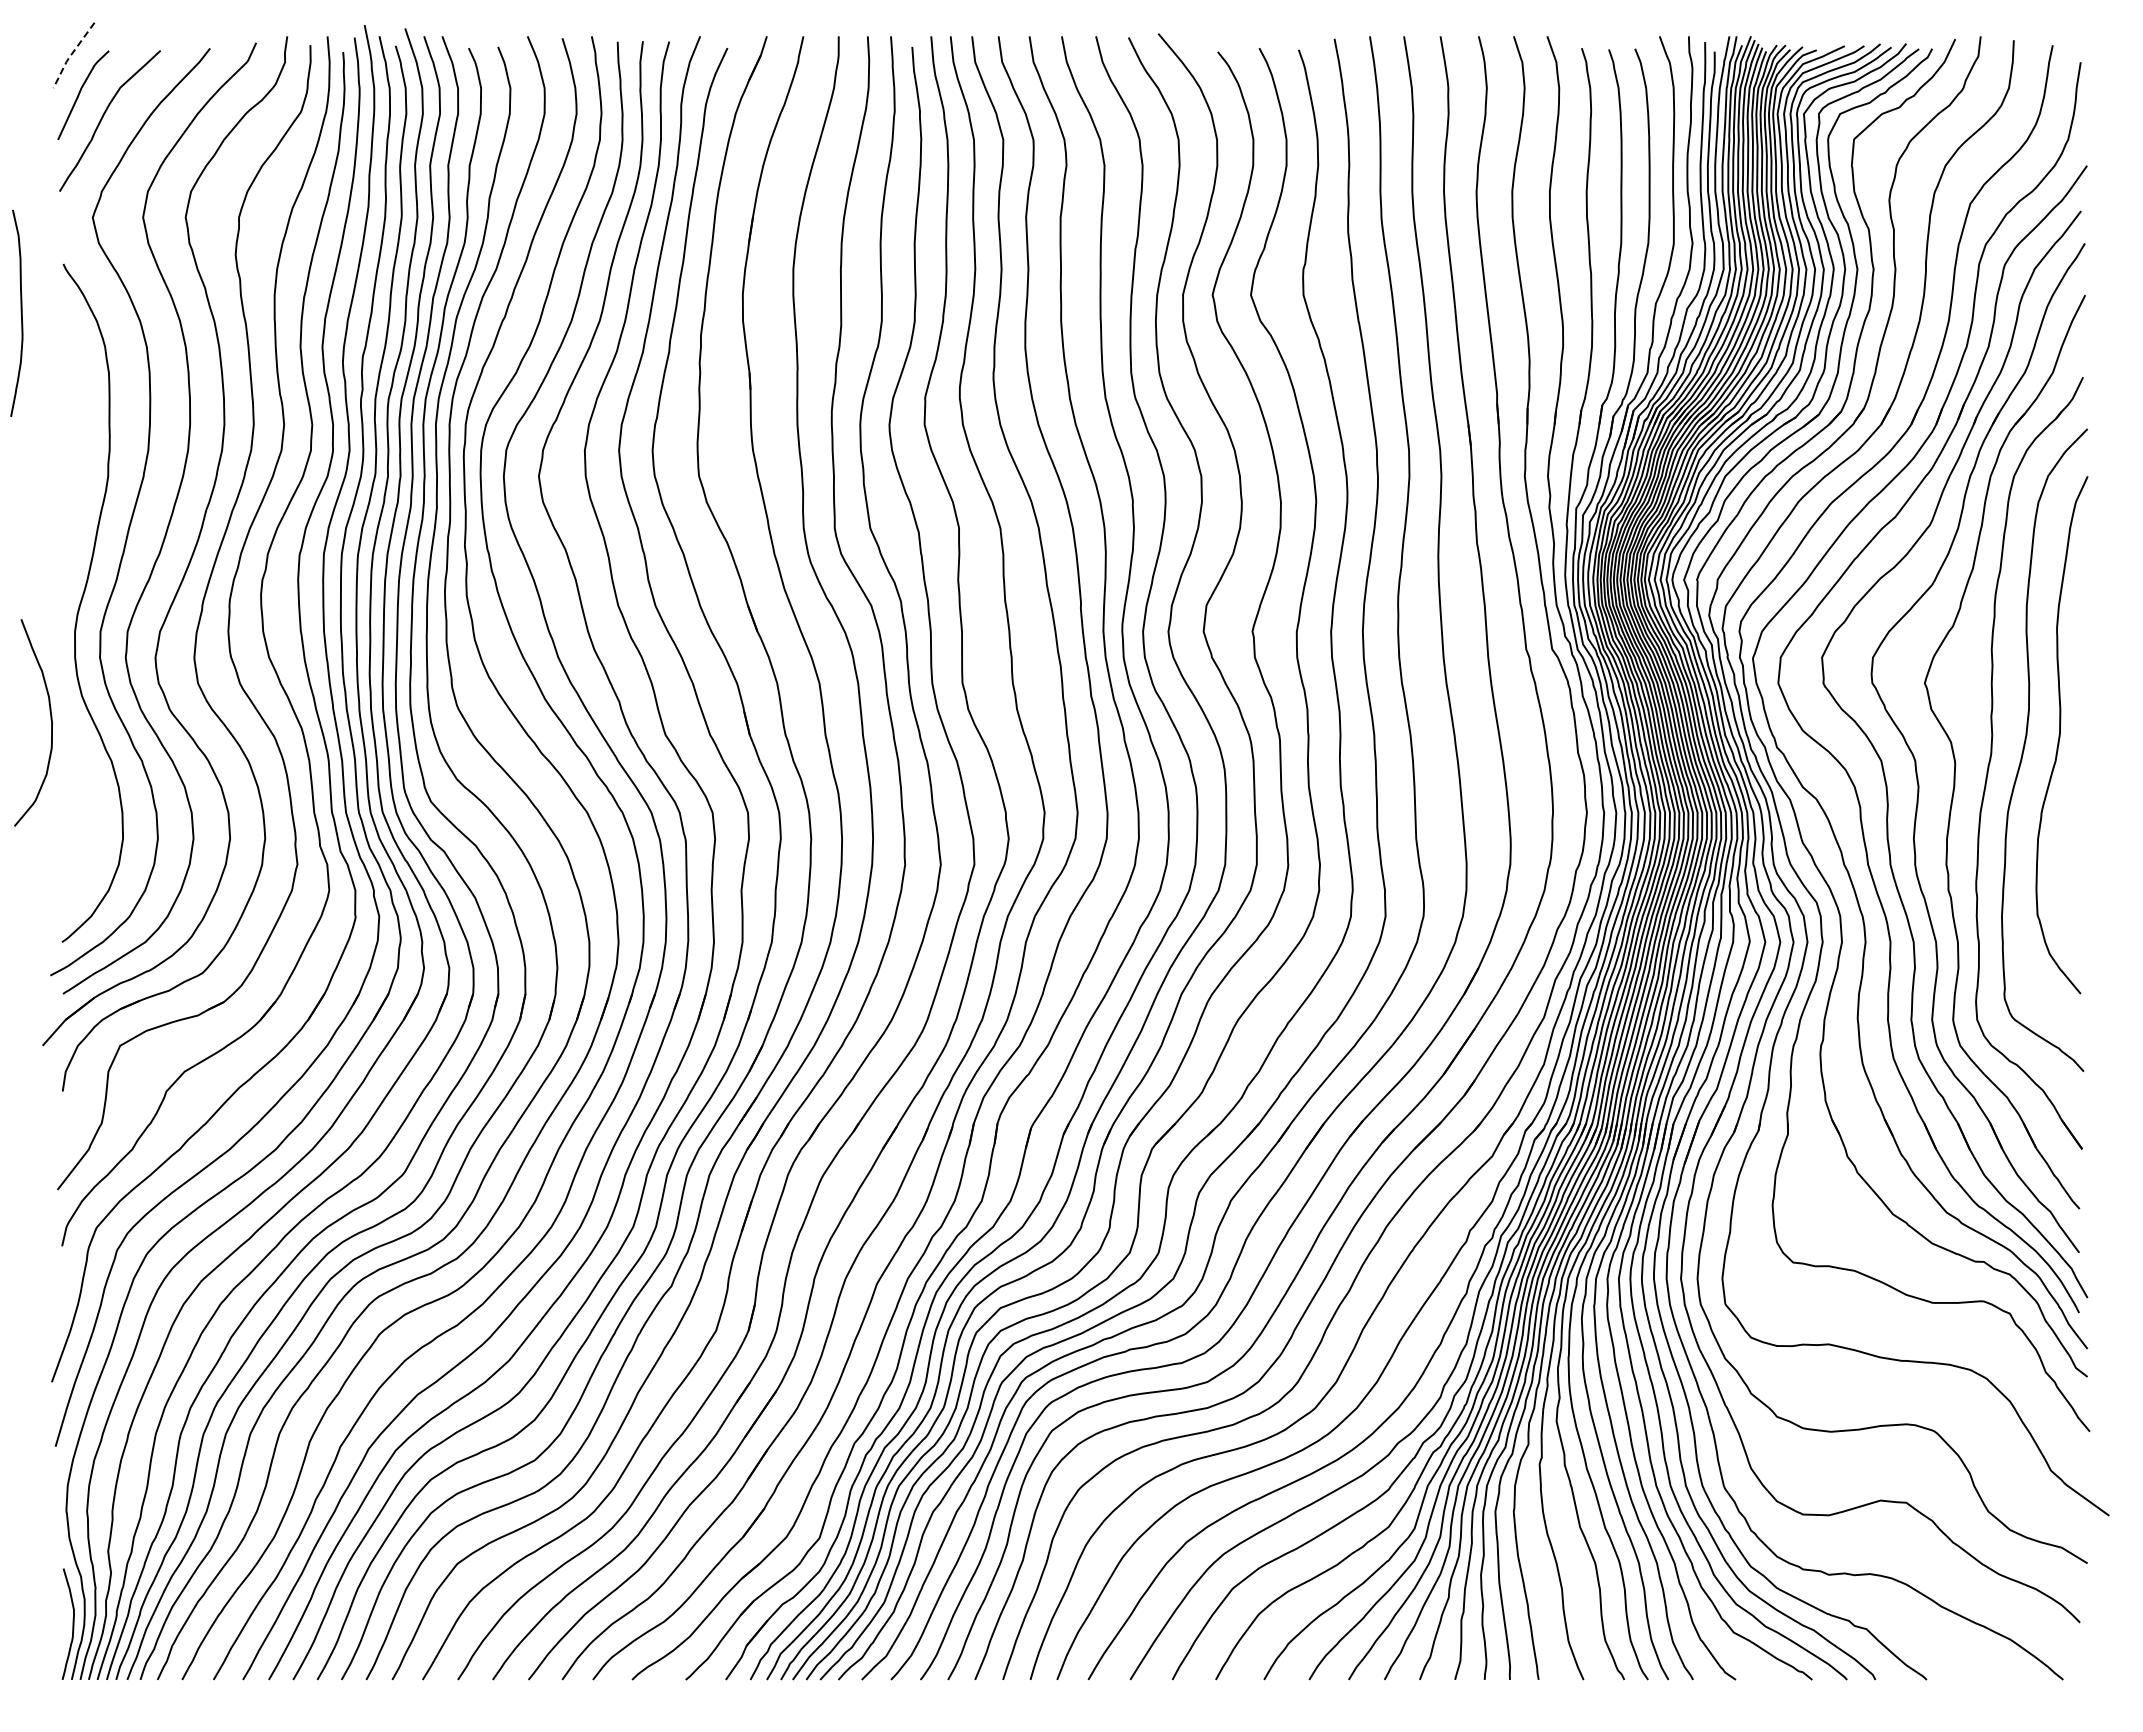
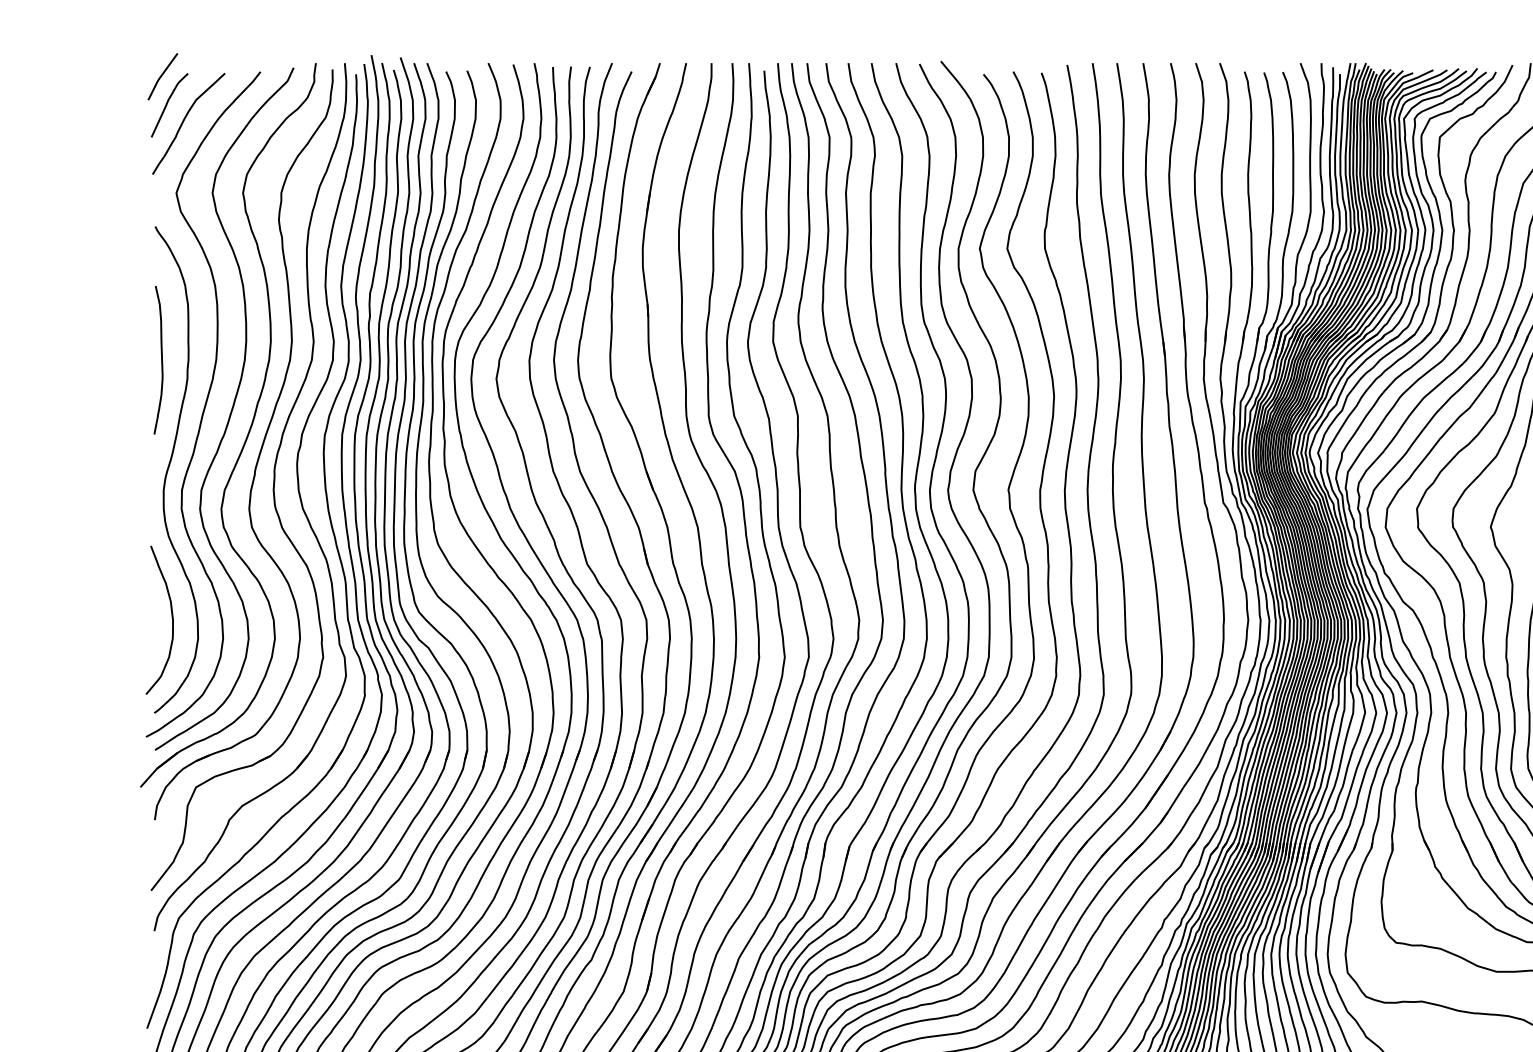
line: (71, 55) -> (161, 76), dashed -> solid
curve: (20, 312) -> (161, 359), moved
curve: (50, 720) -> (171, 618), moved

